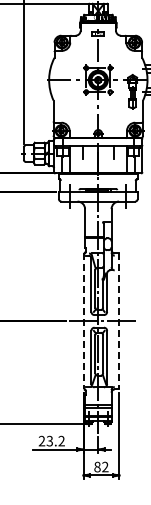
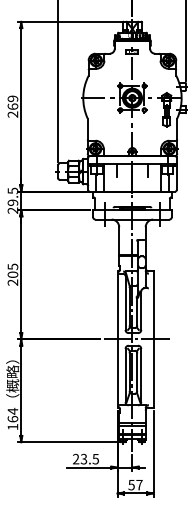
line: (83, 321) -> (117, 339), dashed -> solid
line: (119, 321) -> (153, 339), dashed -> solid
text: (61, 440) -> (95, 458), 23.2 -> 23.5
text: (101, 466) -> (135, 484), 82 -> 57

